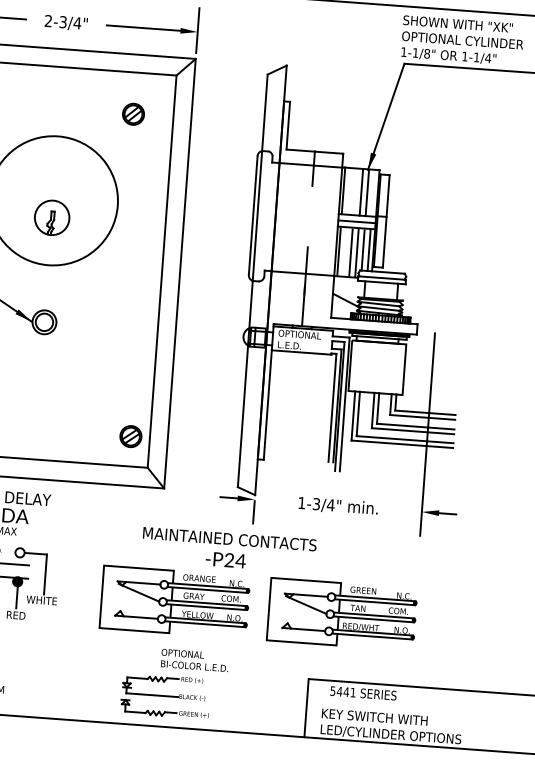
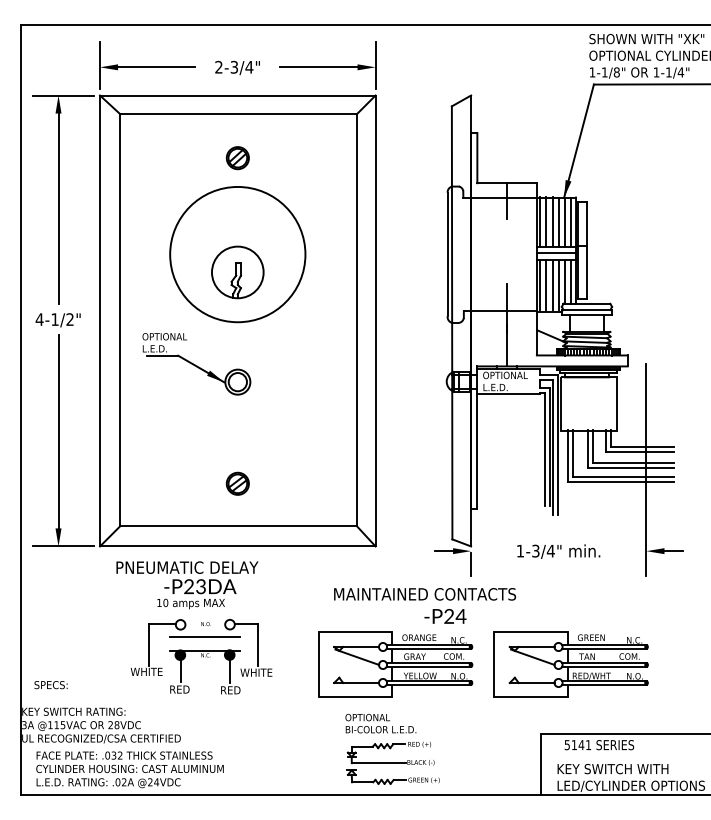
part: (133, 114) -> (237, 158), moved
line: (349, 190) -> (546, 221), added
line: (355, 191) -> (552, 221), added
line: (373, 193) -> (571, 222), added
part: (51, 217) -> (237, 272), size x1.43
line: (345, 251) -> (546, 285), added
part: (130, 436) -> (237, 483), moved
text: (230, 539) -> (425, 594), moved
text: (194, 660) -> (380, 723), moved
text: (339, 692) -> (574, 745), 5441 -> 5141

